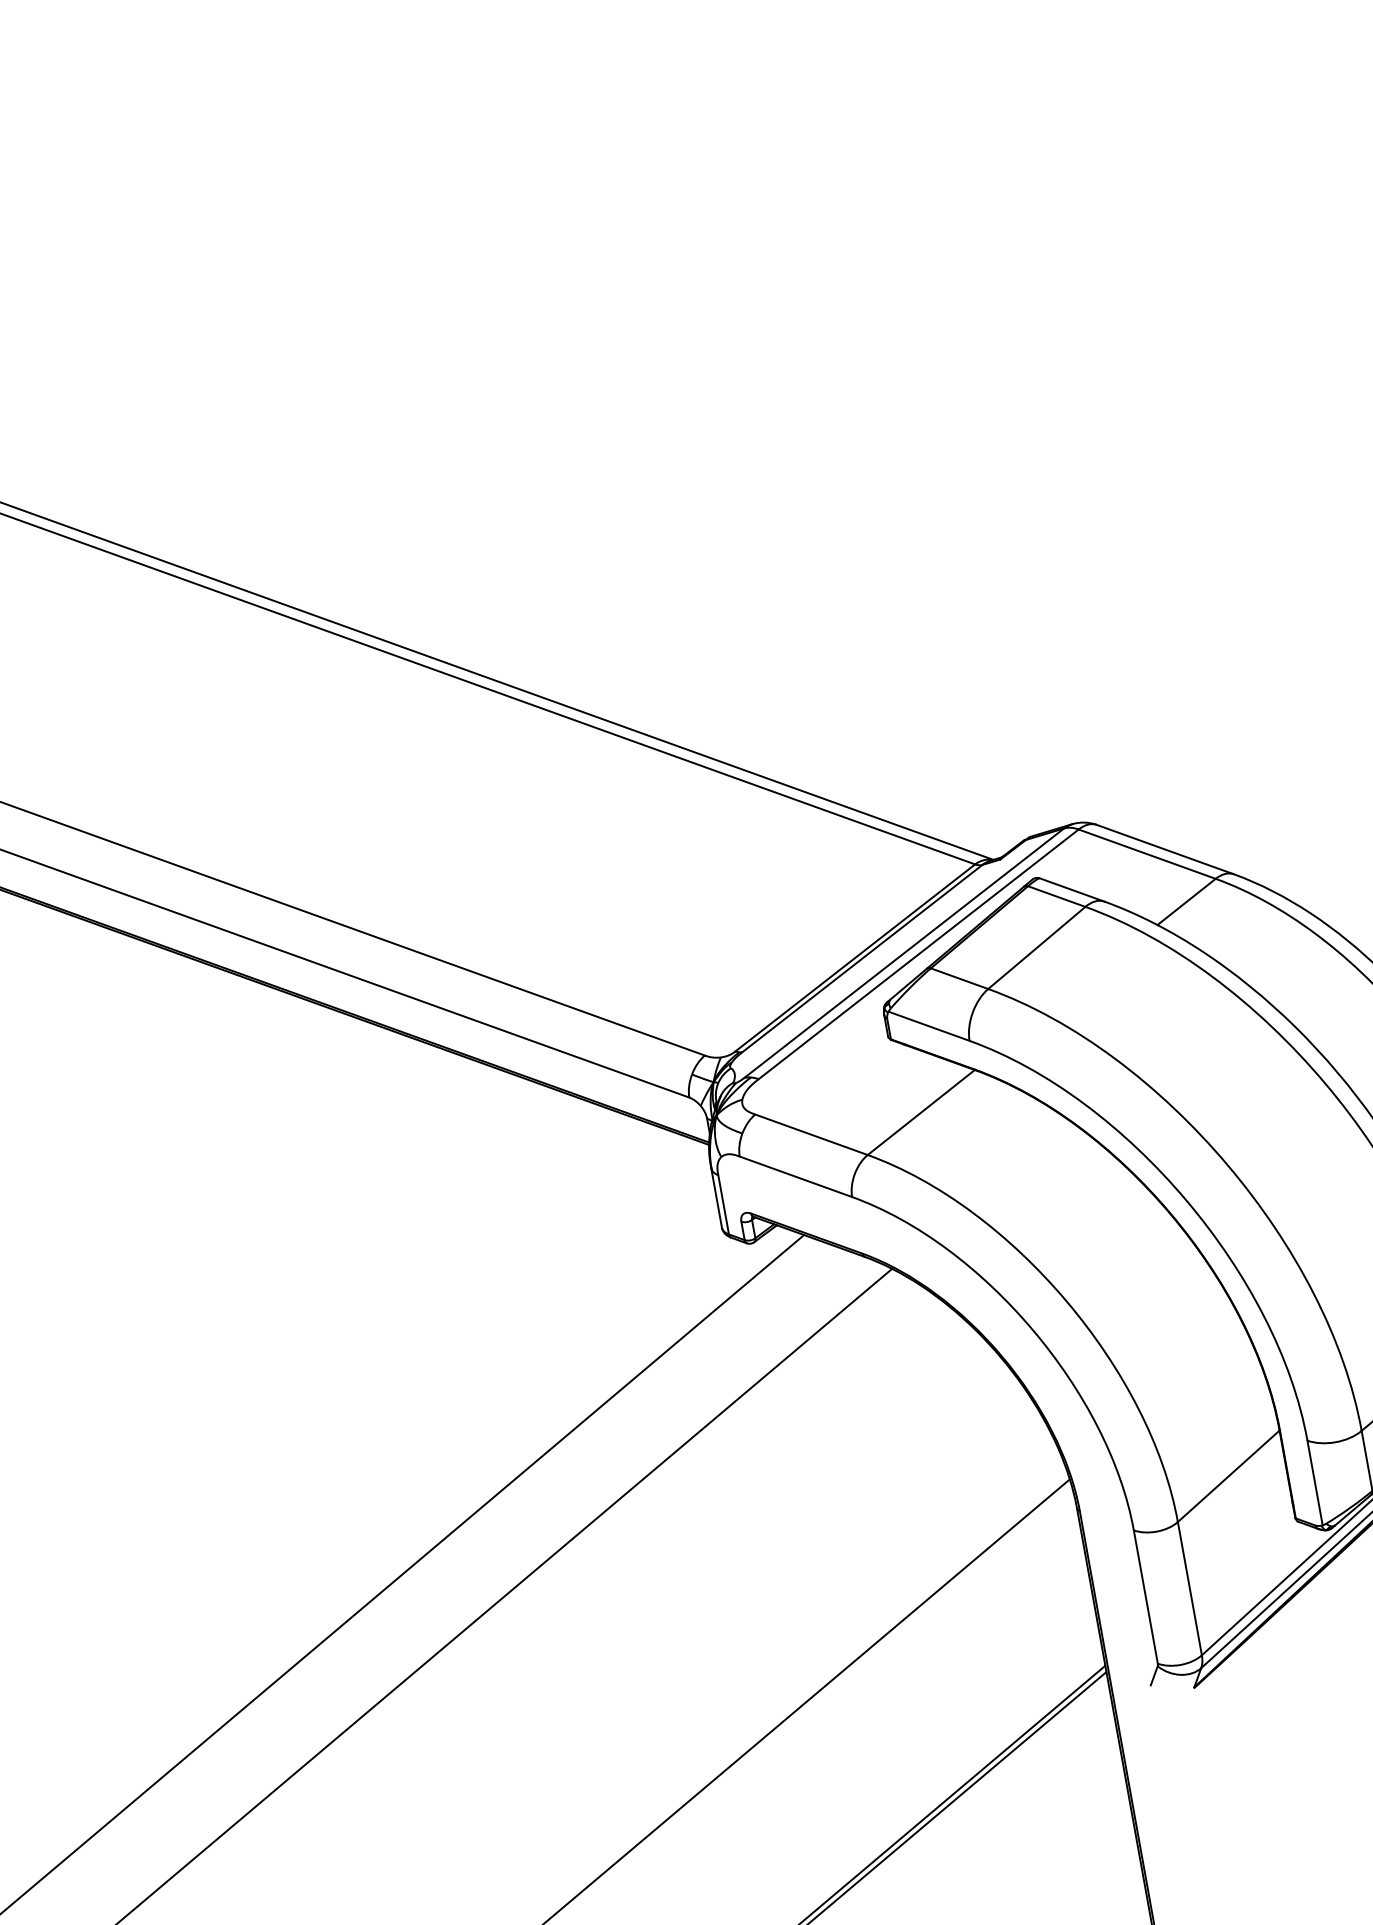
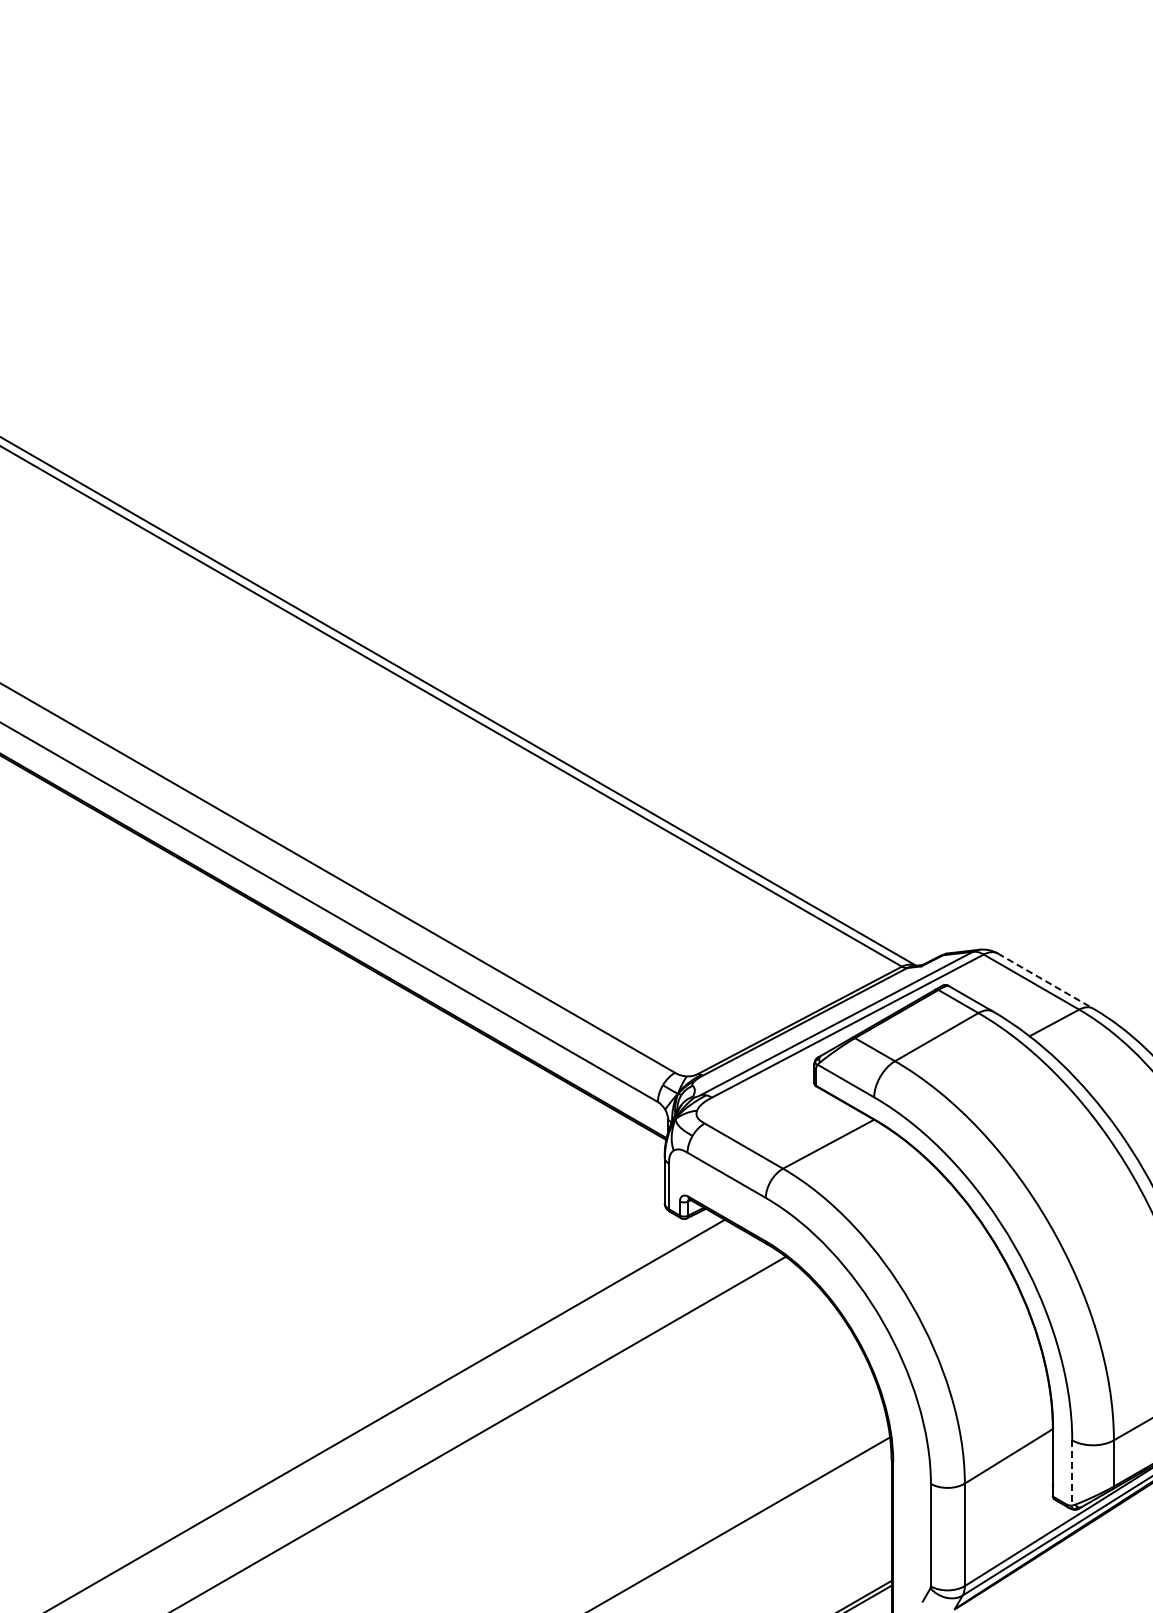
line: (1165, 850) -> (1045, 981), solid -> dashed
line: (1315, 1482) -> (1072, 1472), solid -> dashed

